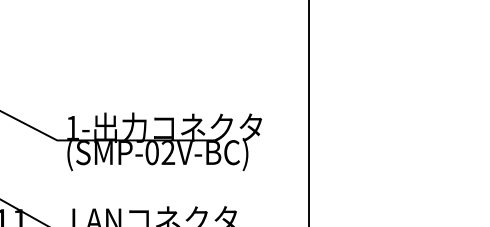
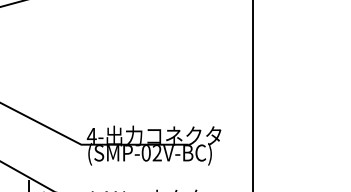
text: (72, 126) -> (91, 135), 1- -> 4-

